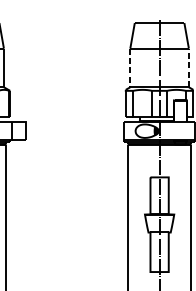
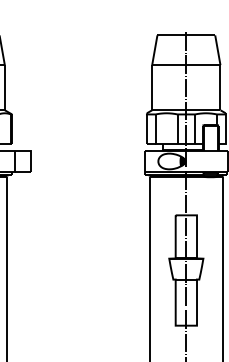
line: (130, 67) -> (152, 87), dashed -> solid
line: (188, 67) -> (220, 87), dashed -> solid

